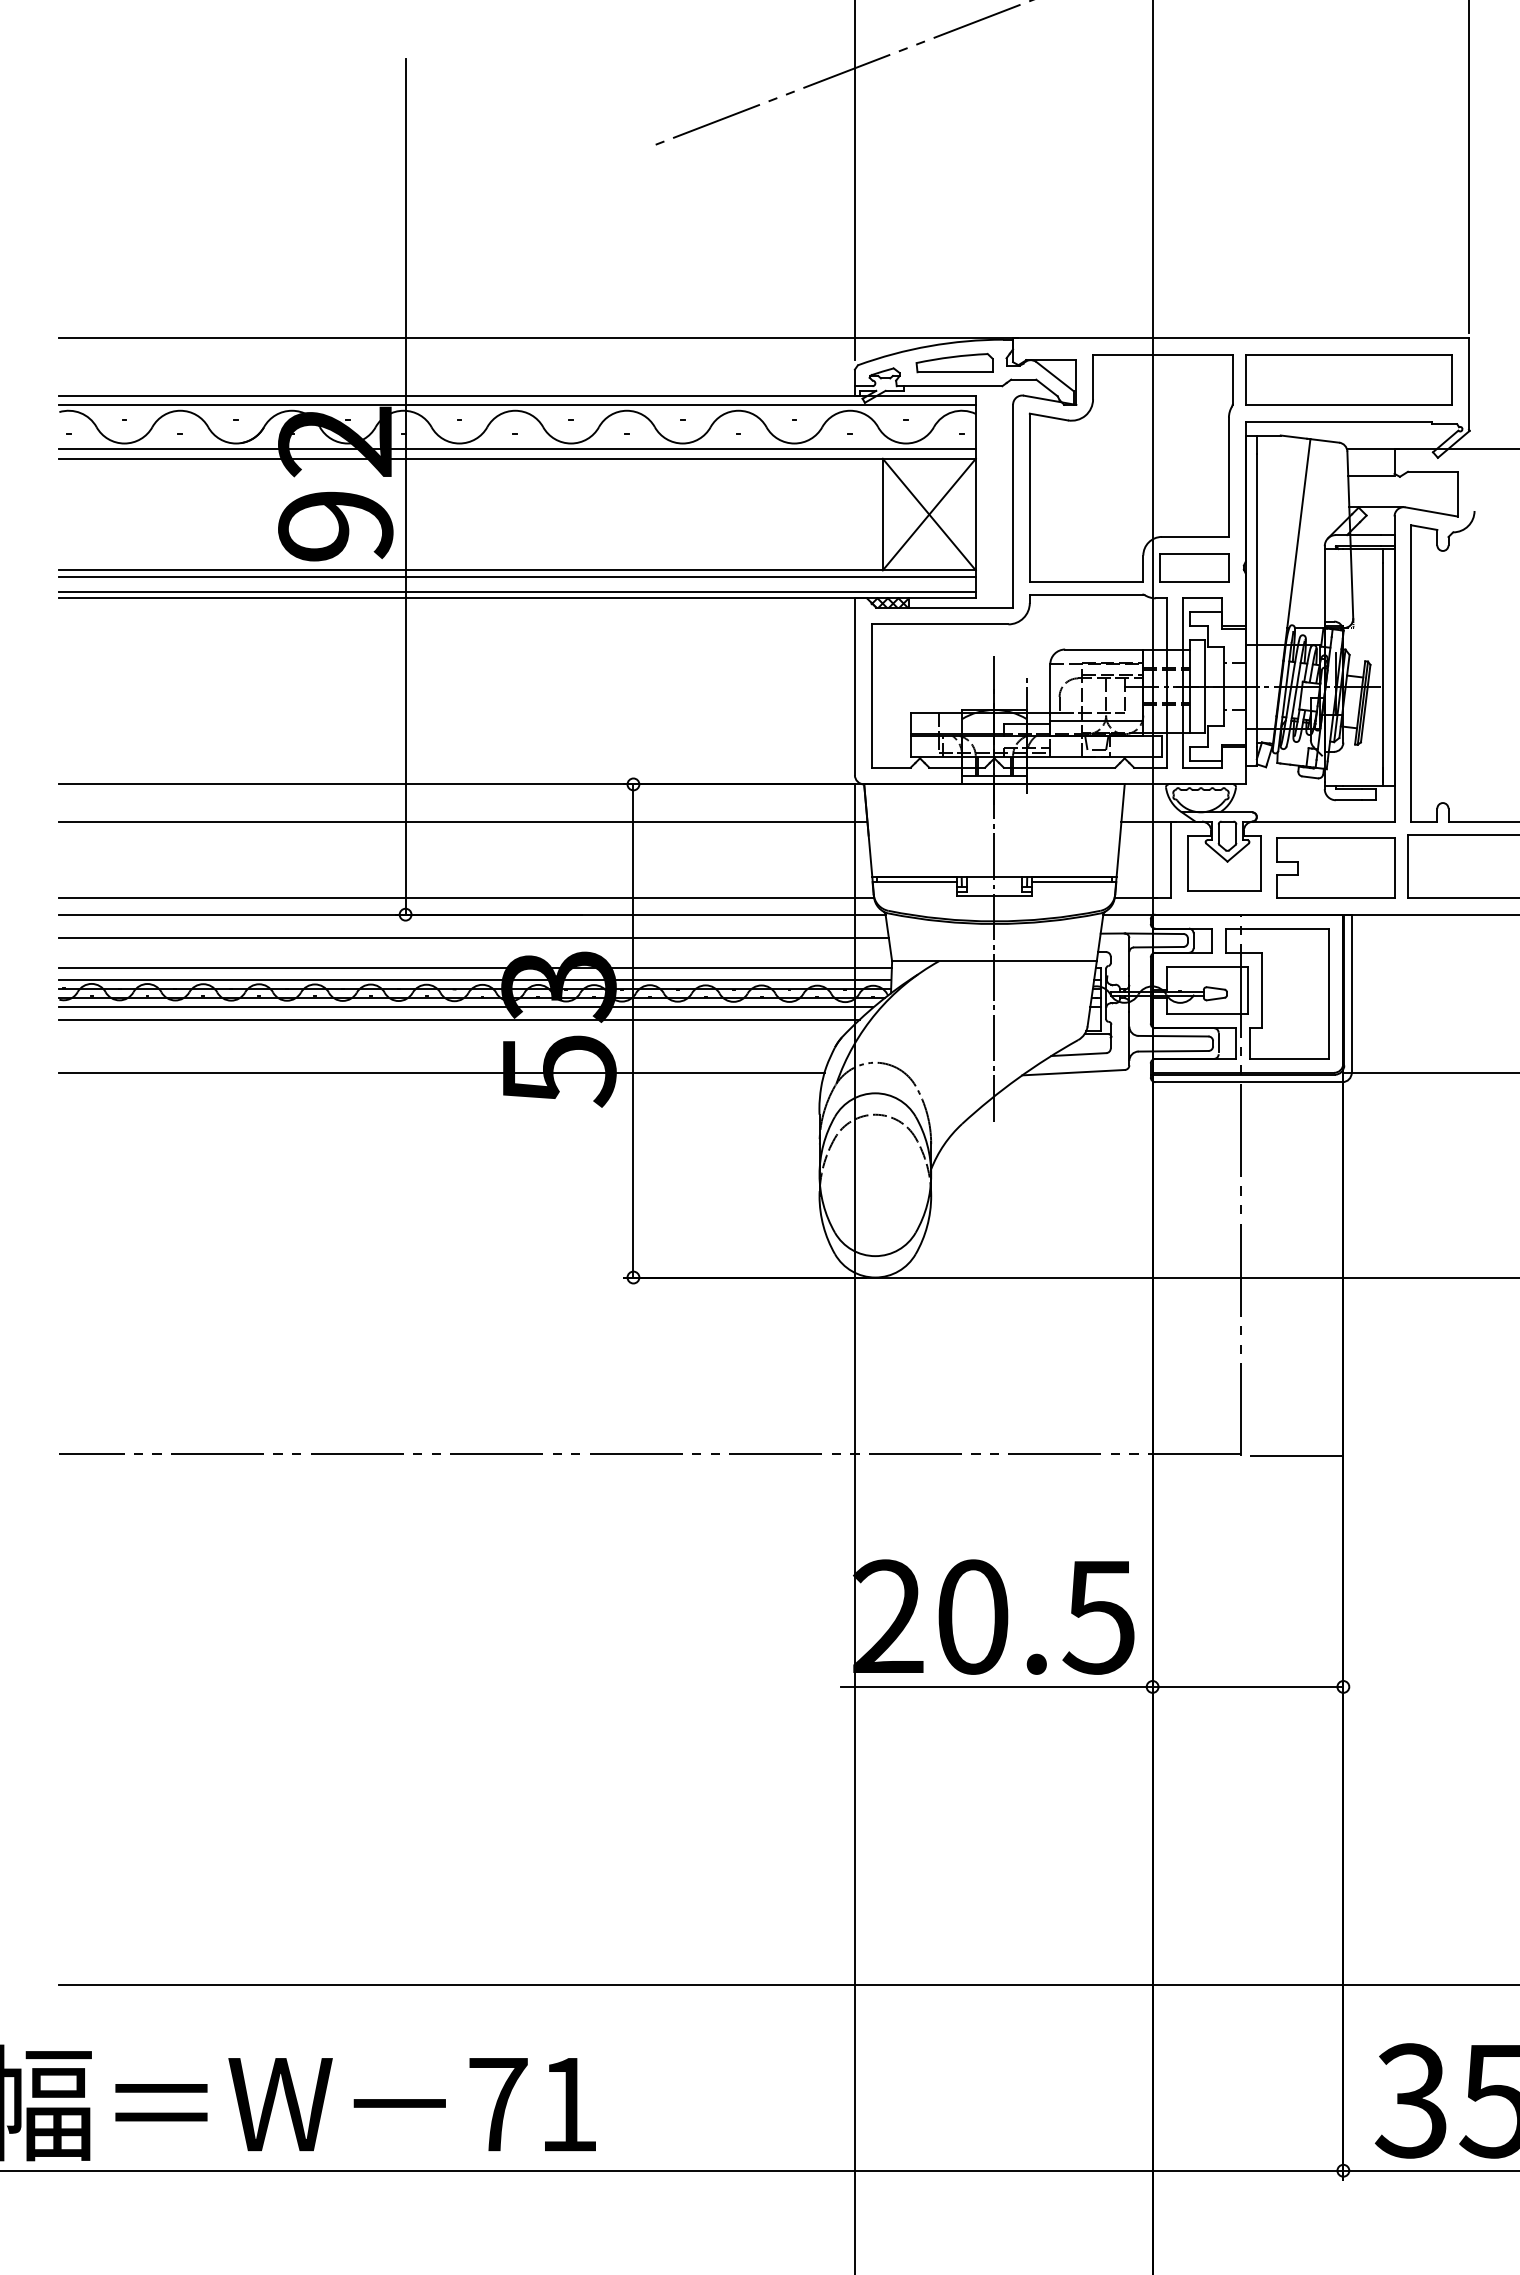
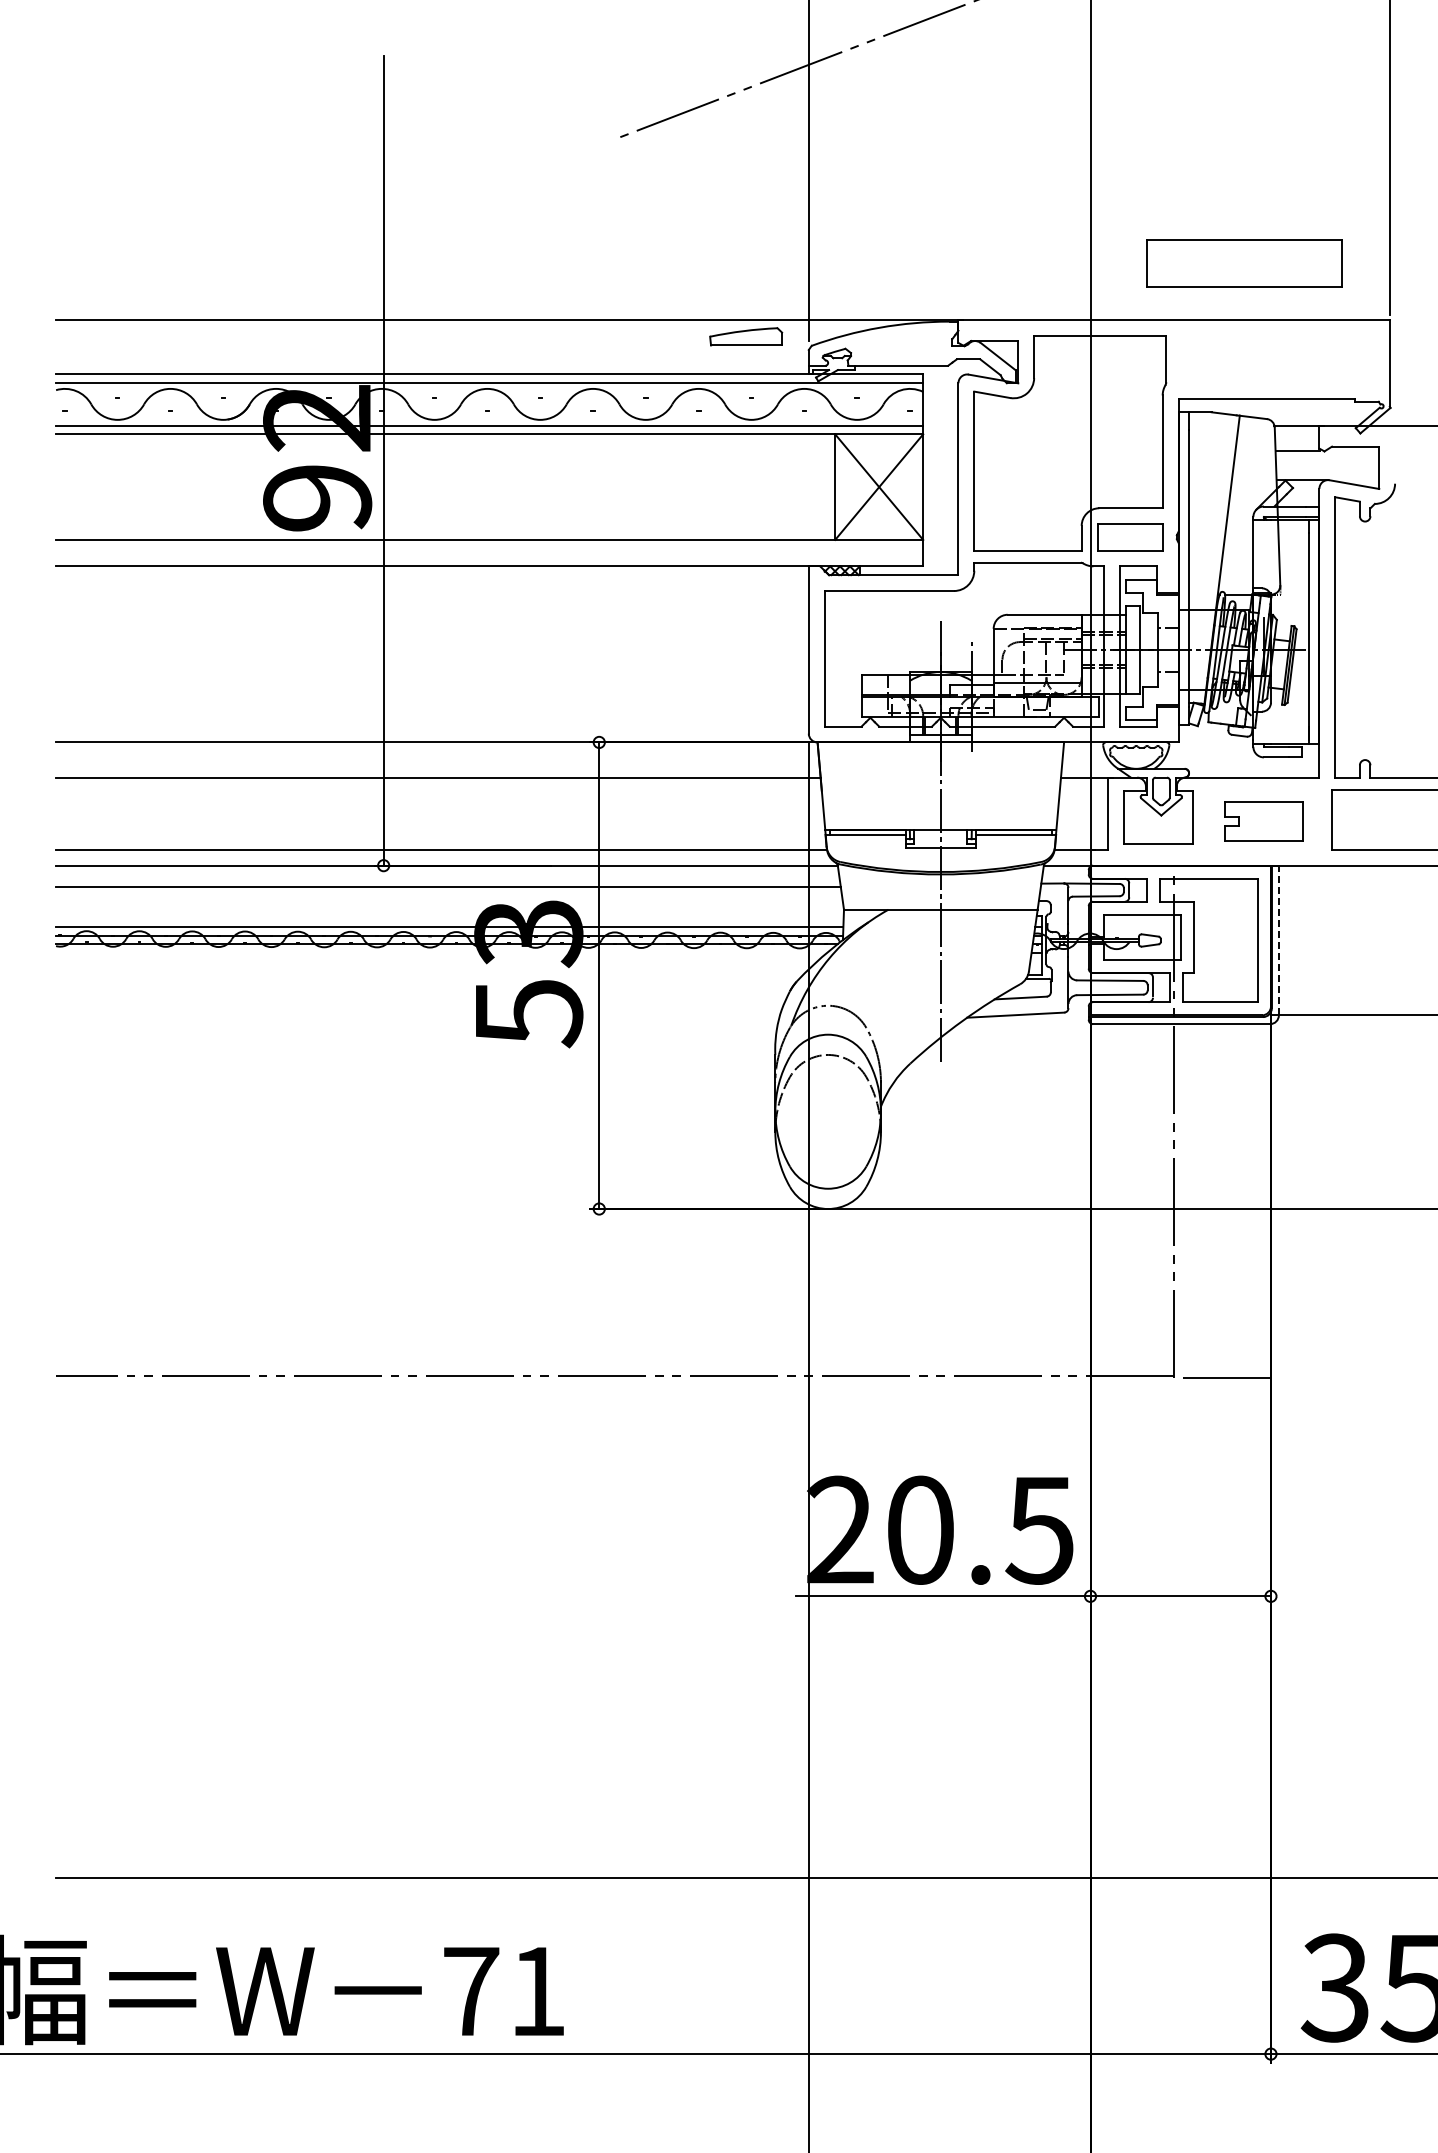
part: (954, 362) -> (746, 336), moved
part: (1349, 379) -> (1244, 263), moved
line: (517, 577) -> (489, 546), removed
line: (517, 592) -> (489, 560), removed
part: (1335, 867) -> (1263, 821), size x0.7
line: (475, 968) -> (449, 916), removed
line: (1351, 993) -> (1278, 940), solid -> dashed
line: (466, 1007) -> (441, 953), removed
line: (459, 1019) -> (434, 964), removed
line: (442, 1073) -> (418, 1015), removed

